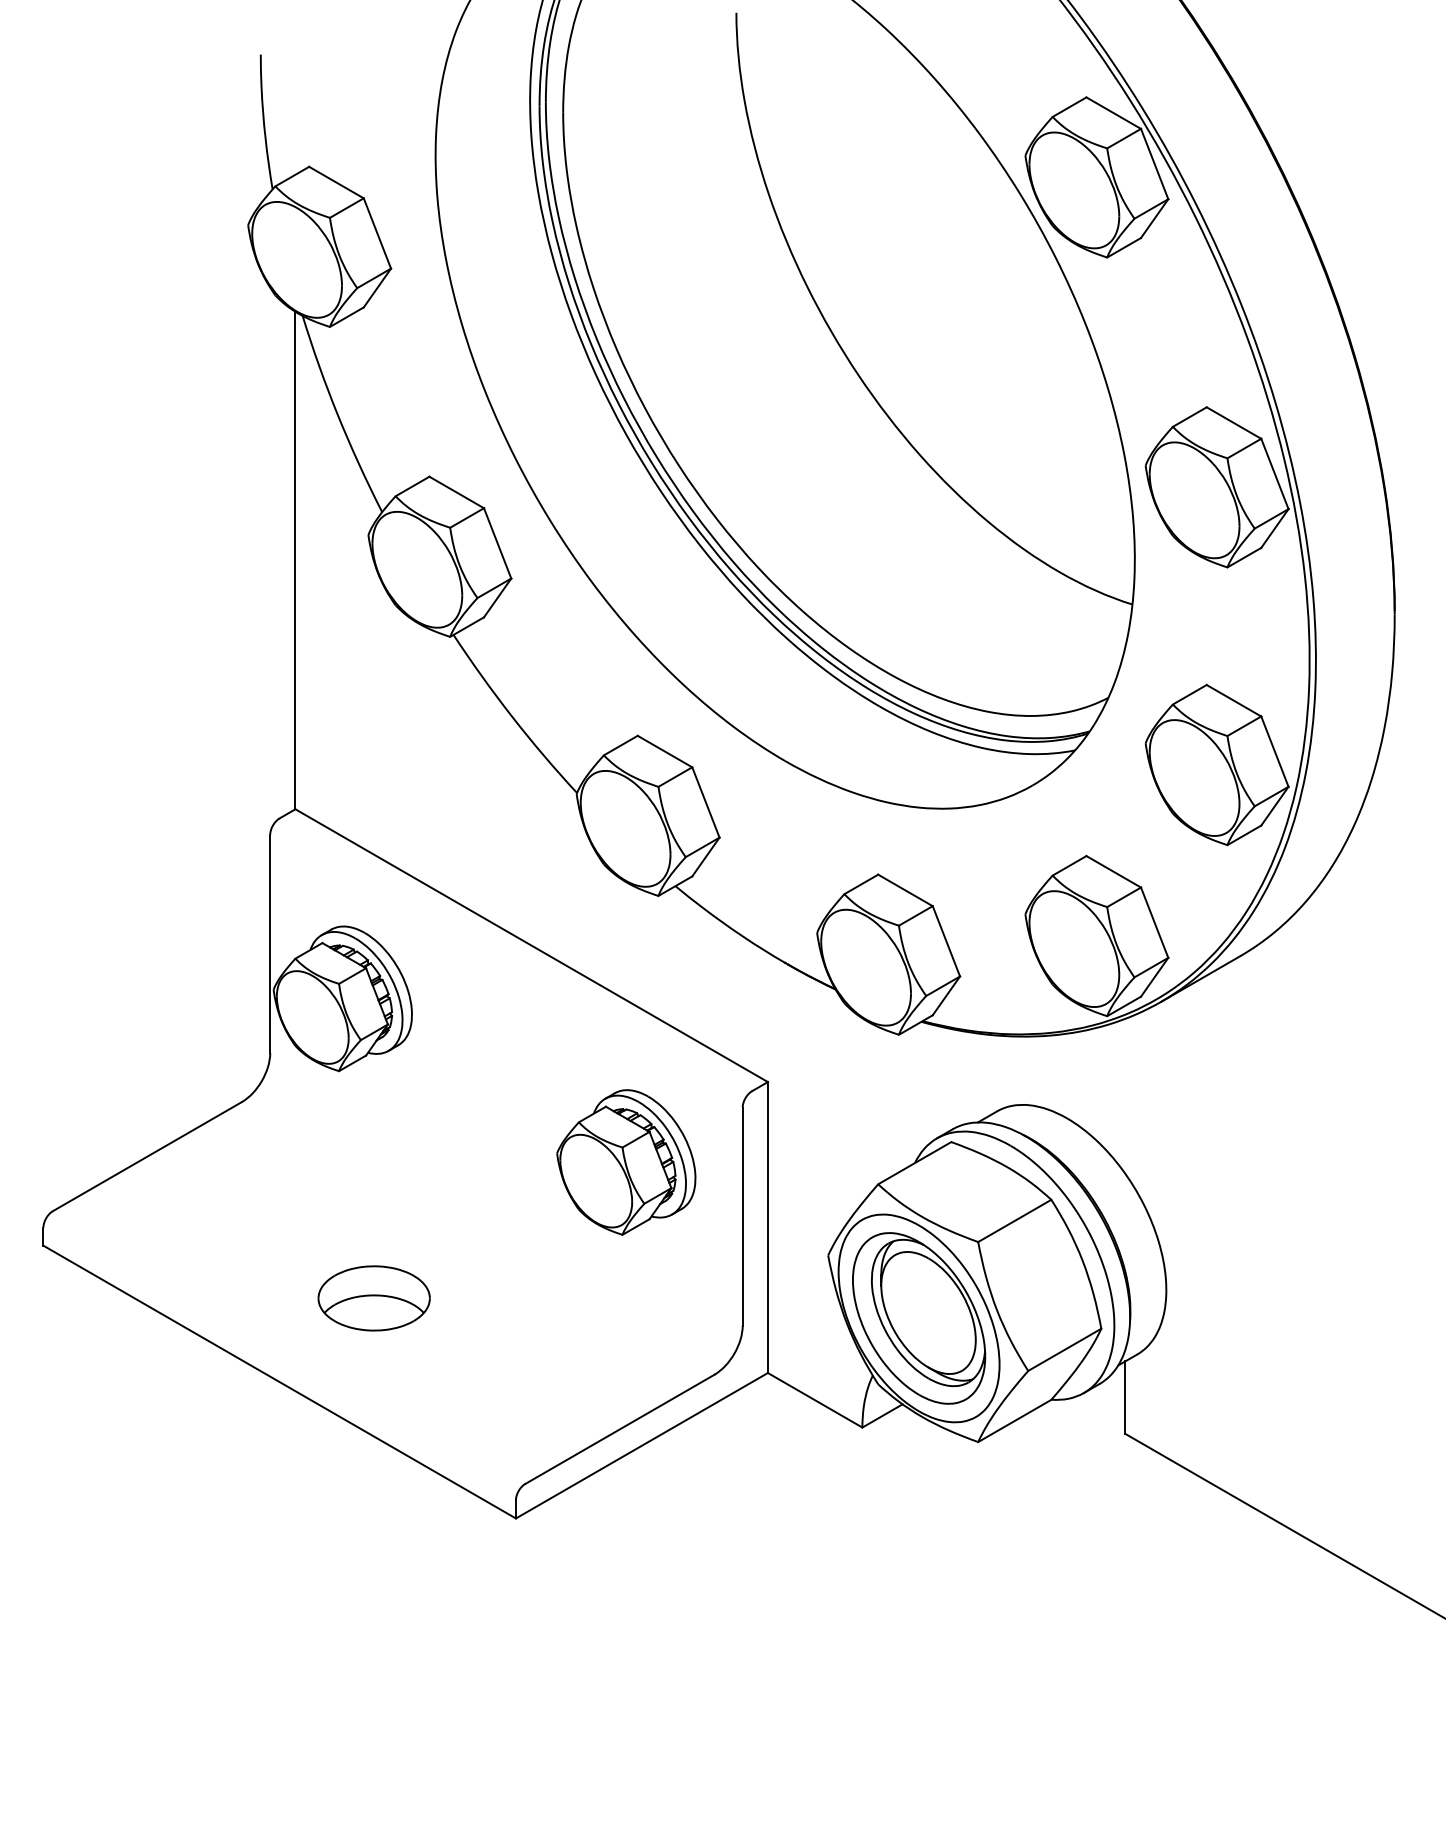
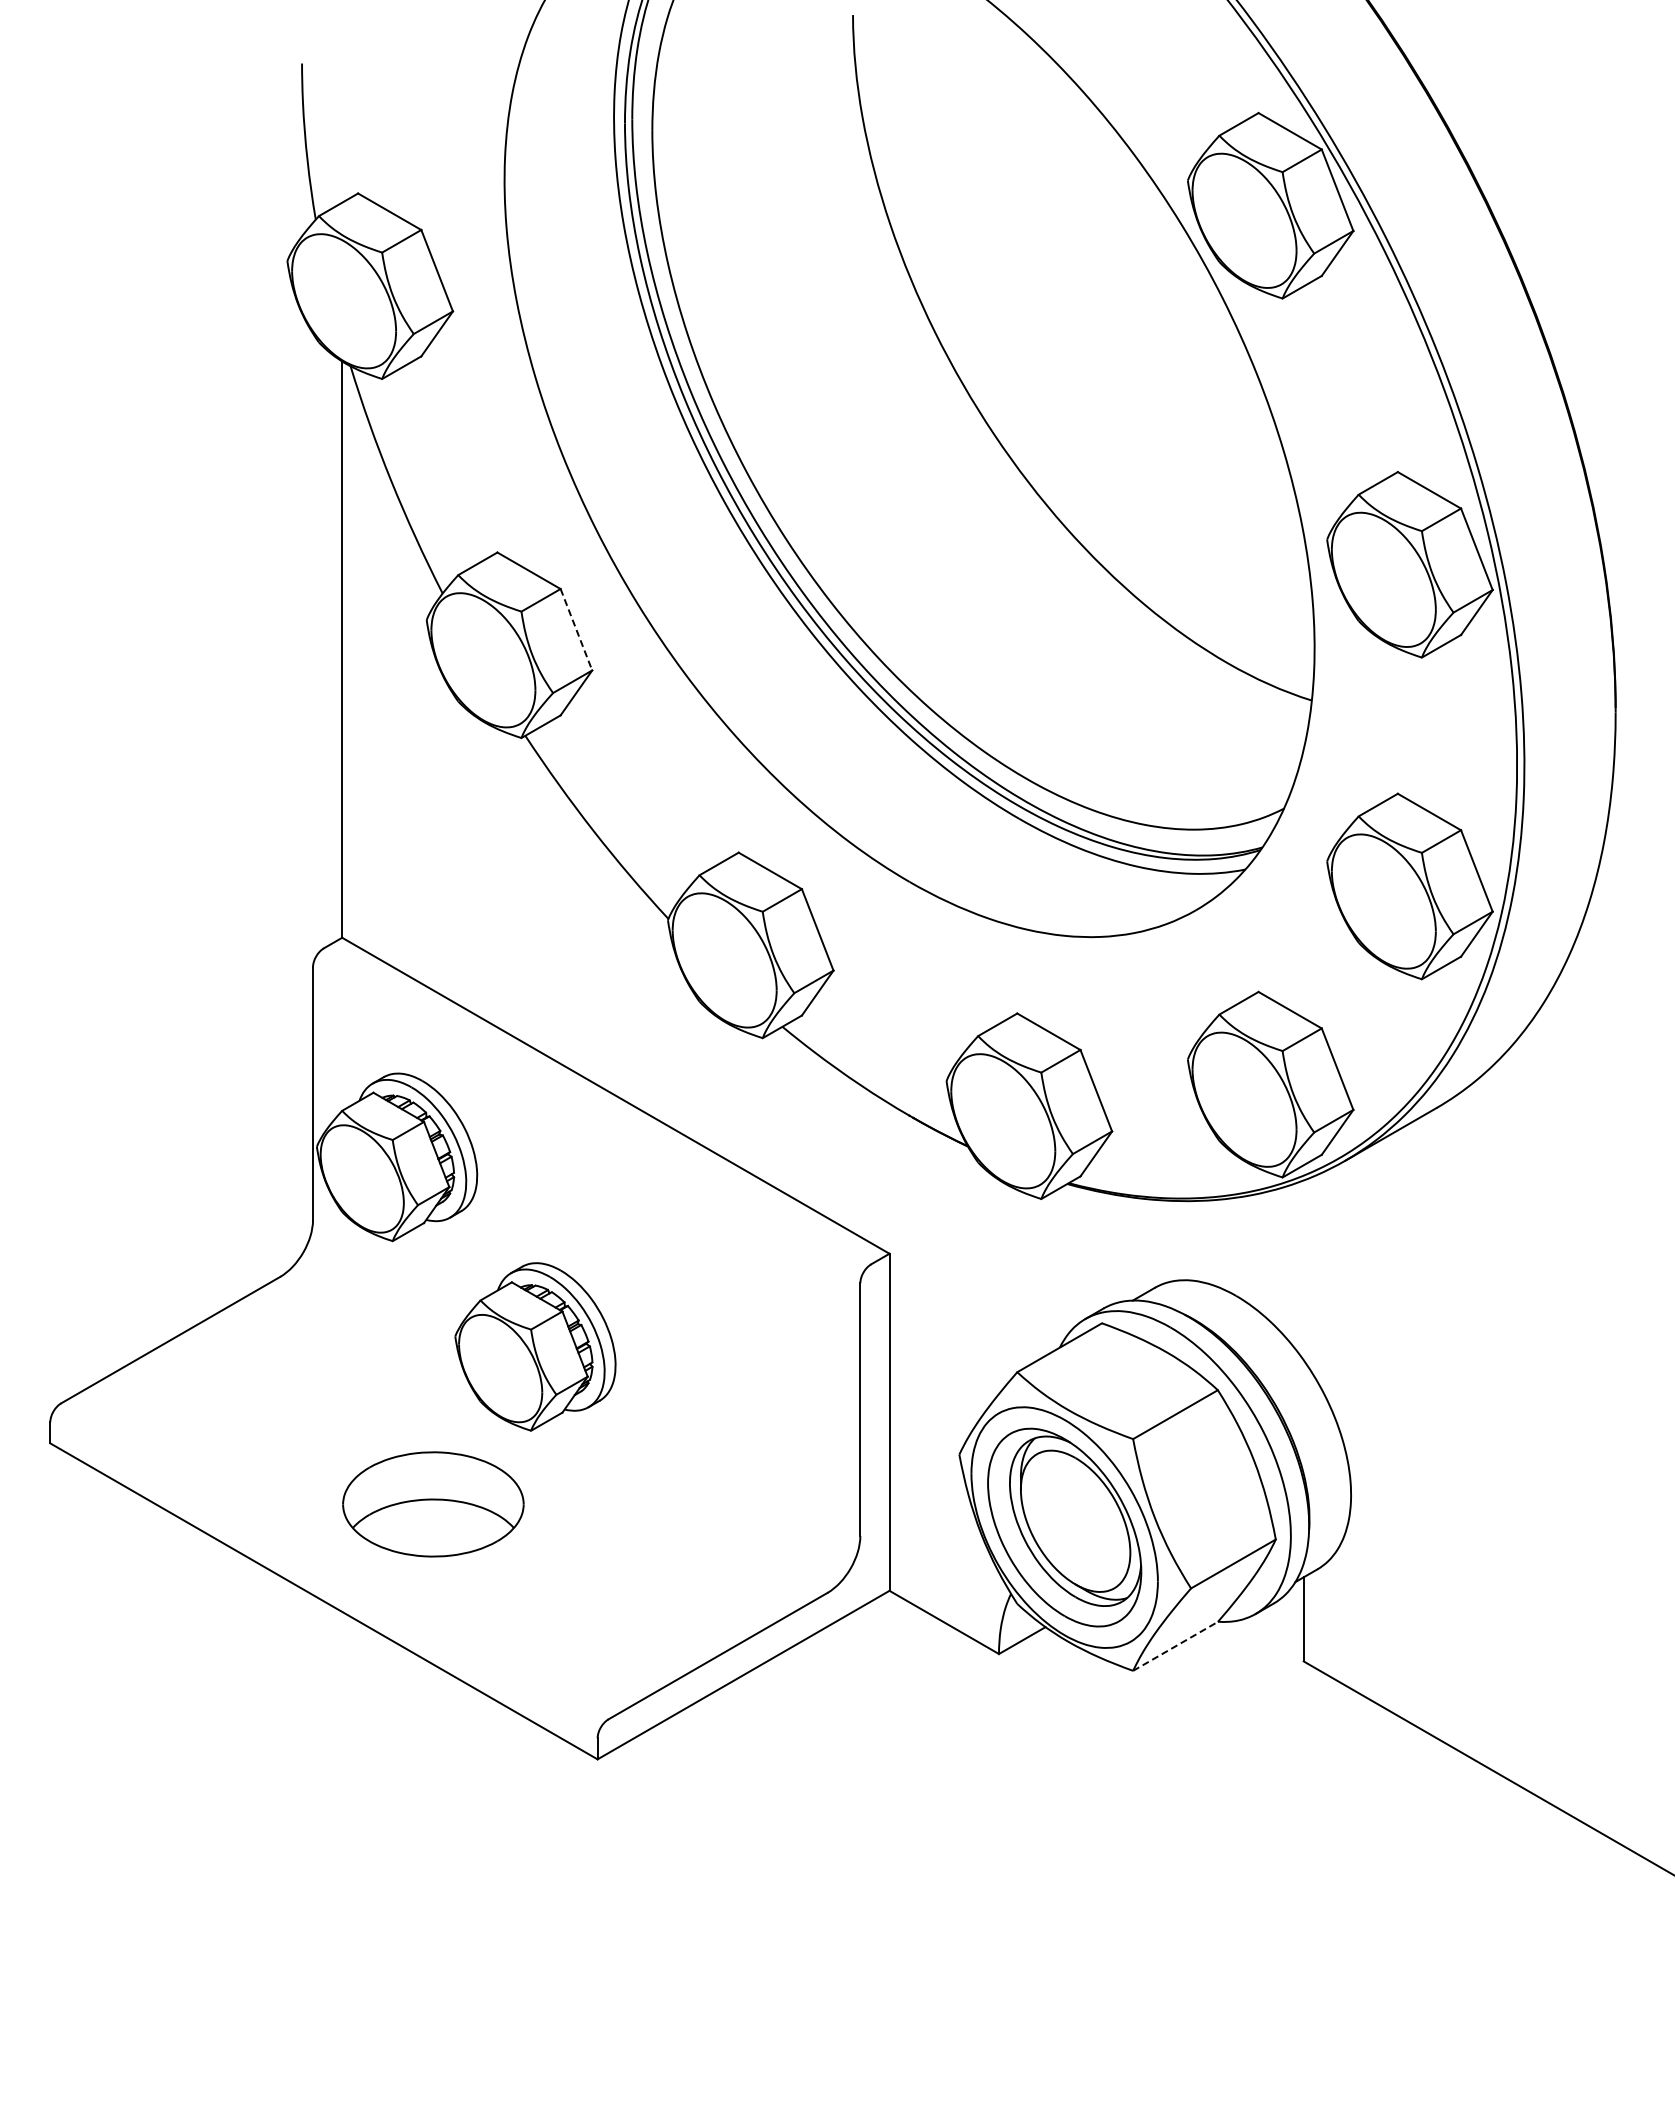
line: (497, 543) -> (576, 629), solid -> dashed
part: (626, 1162) -> (535, 1346), moved
part: (374, 1298) -> (433, 1504), size x1.4
line: (1014, 1421) -> (1175, 1646), solid -> dashed

